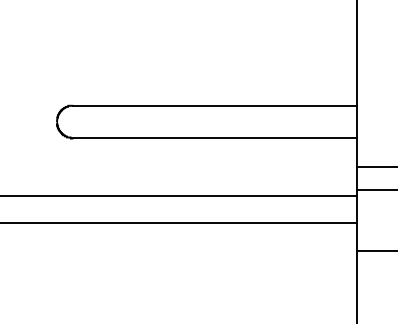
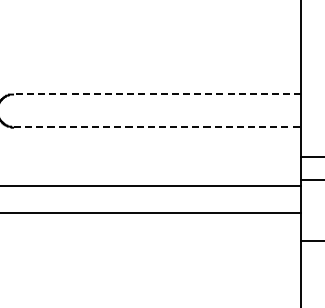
line: (215, 105) -> (158, 94), solid -> dashed
line: (215, 138) -> (158, 127), solid -> dashed

